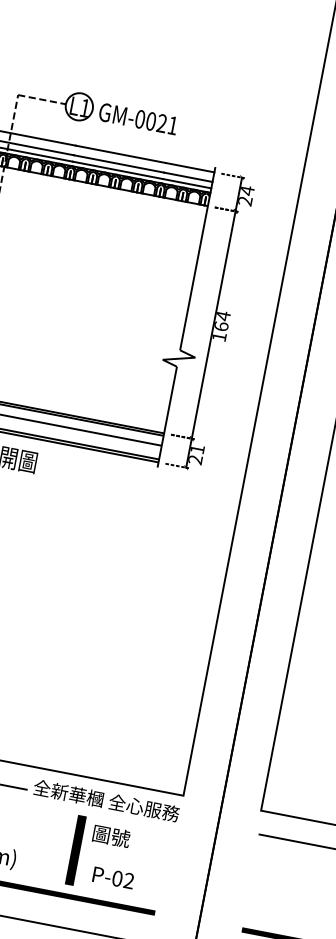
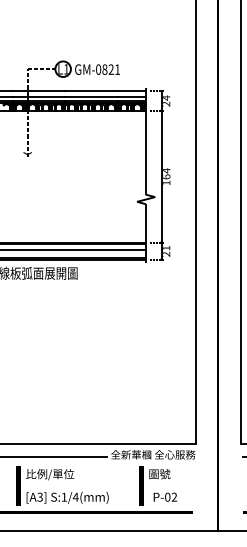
text: (150, 121) -> (104, 69), GM-0021 -> GM-0821

